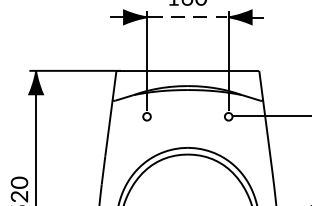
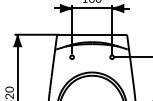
line: (188, 17) -> (92, 8), dashed -> solid

